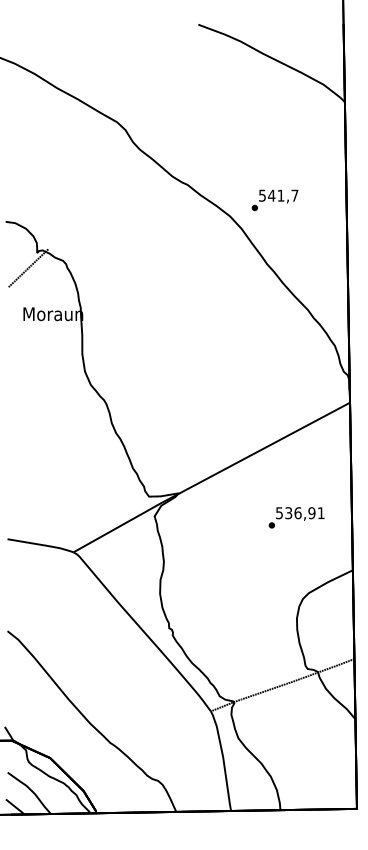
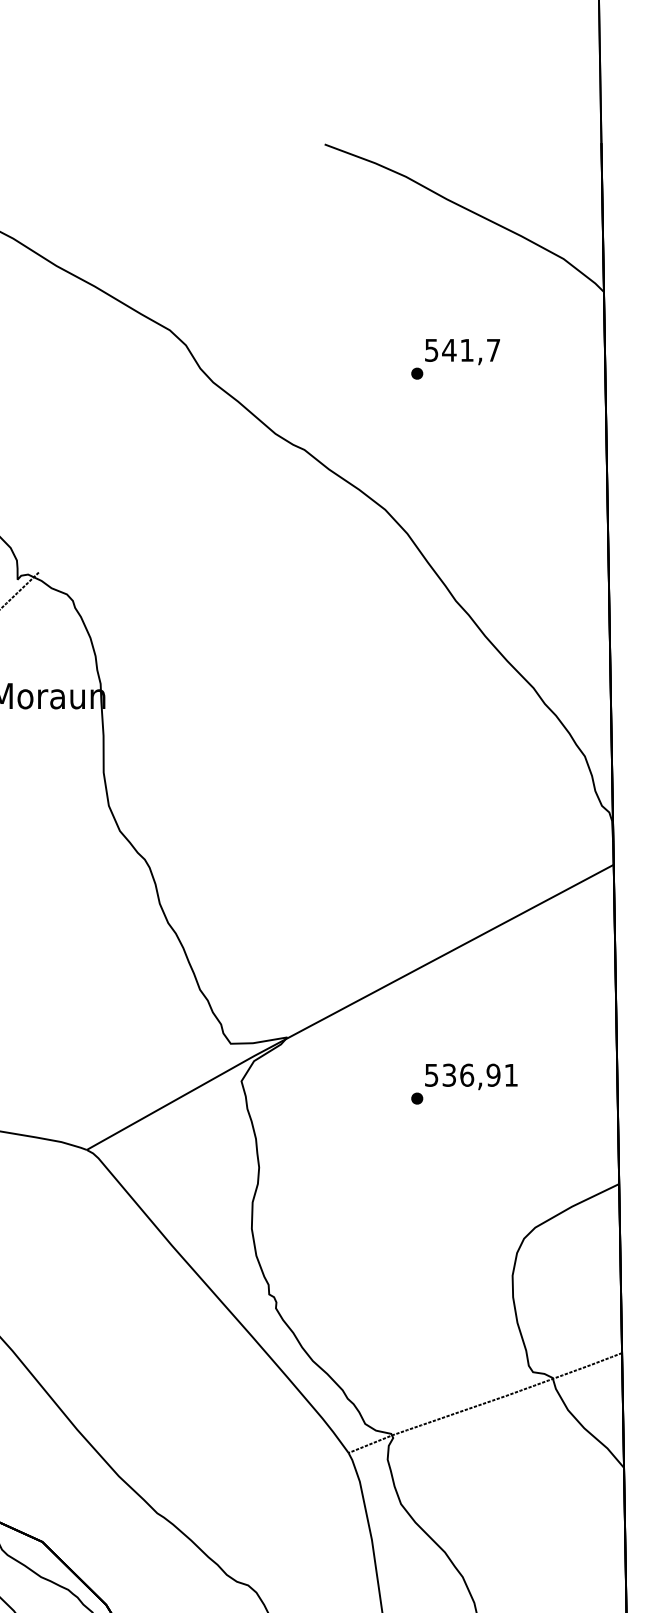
text: (274, 199) -> (454, 357), moved
text: (296, 517) -> (464, 1083), moved

